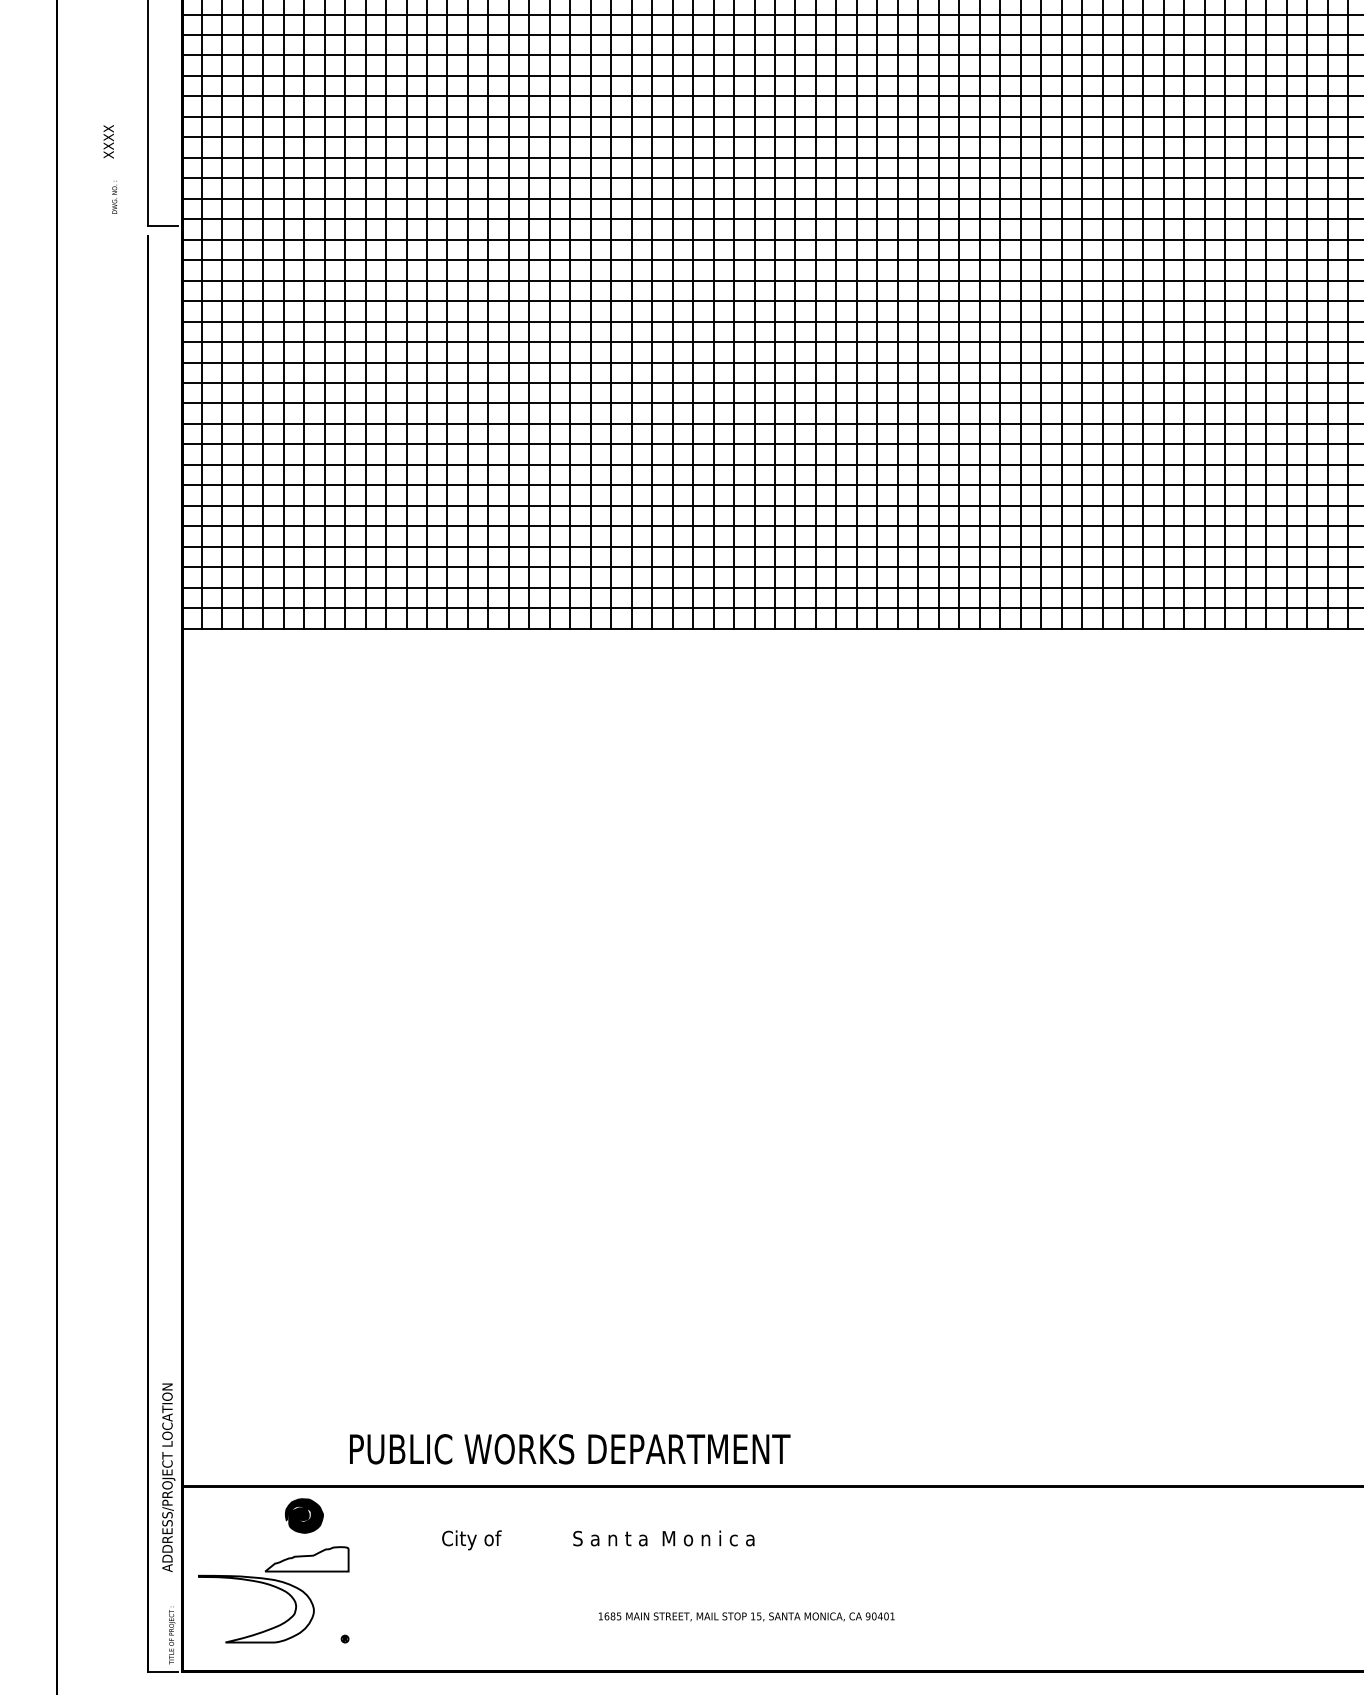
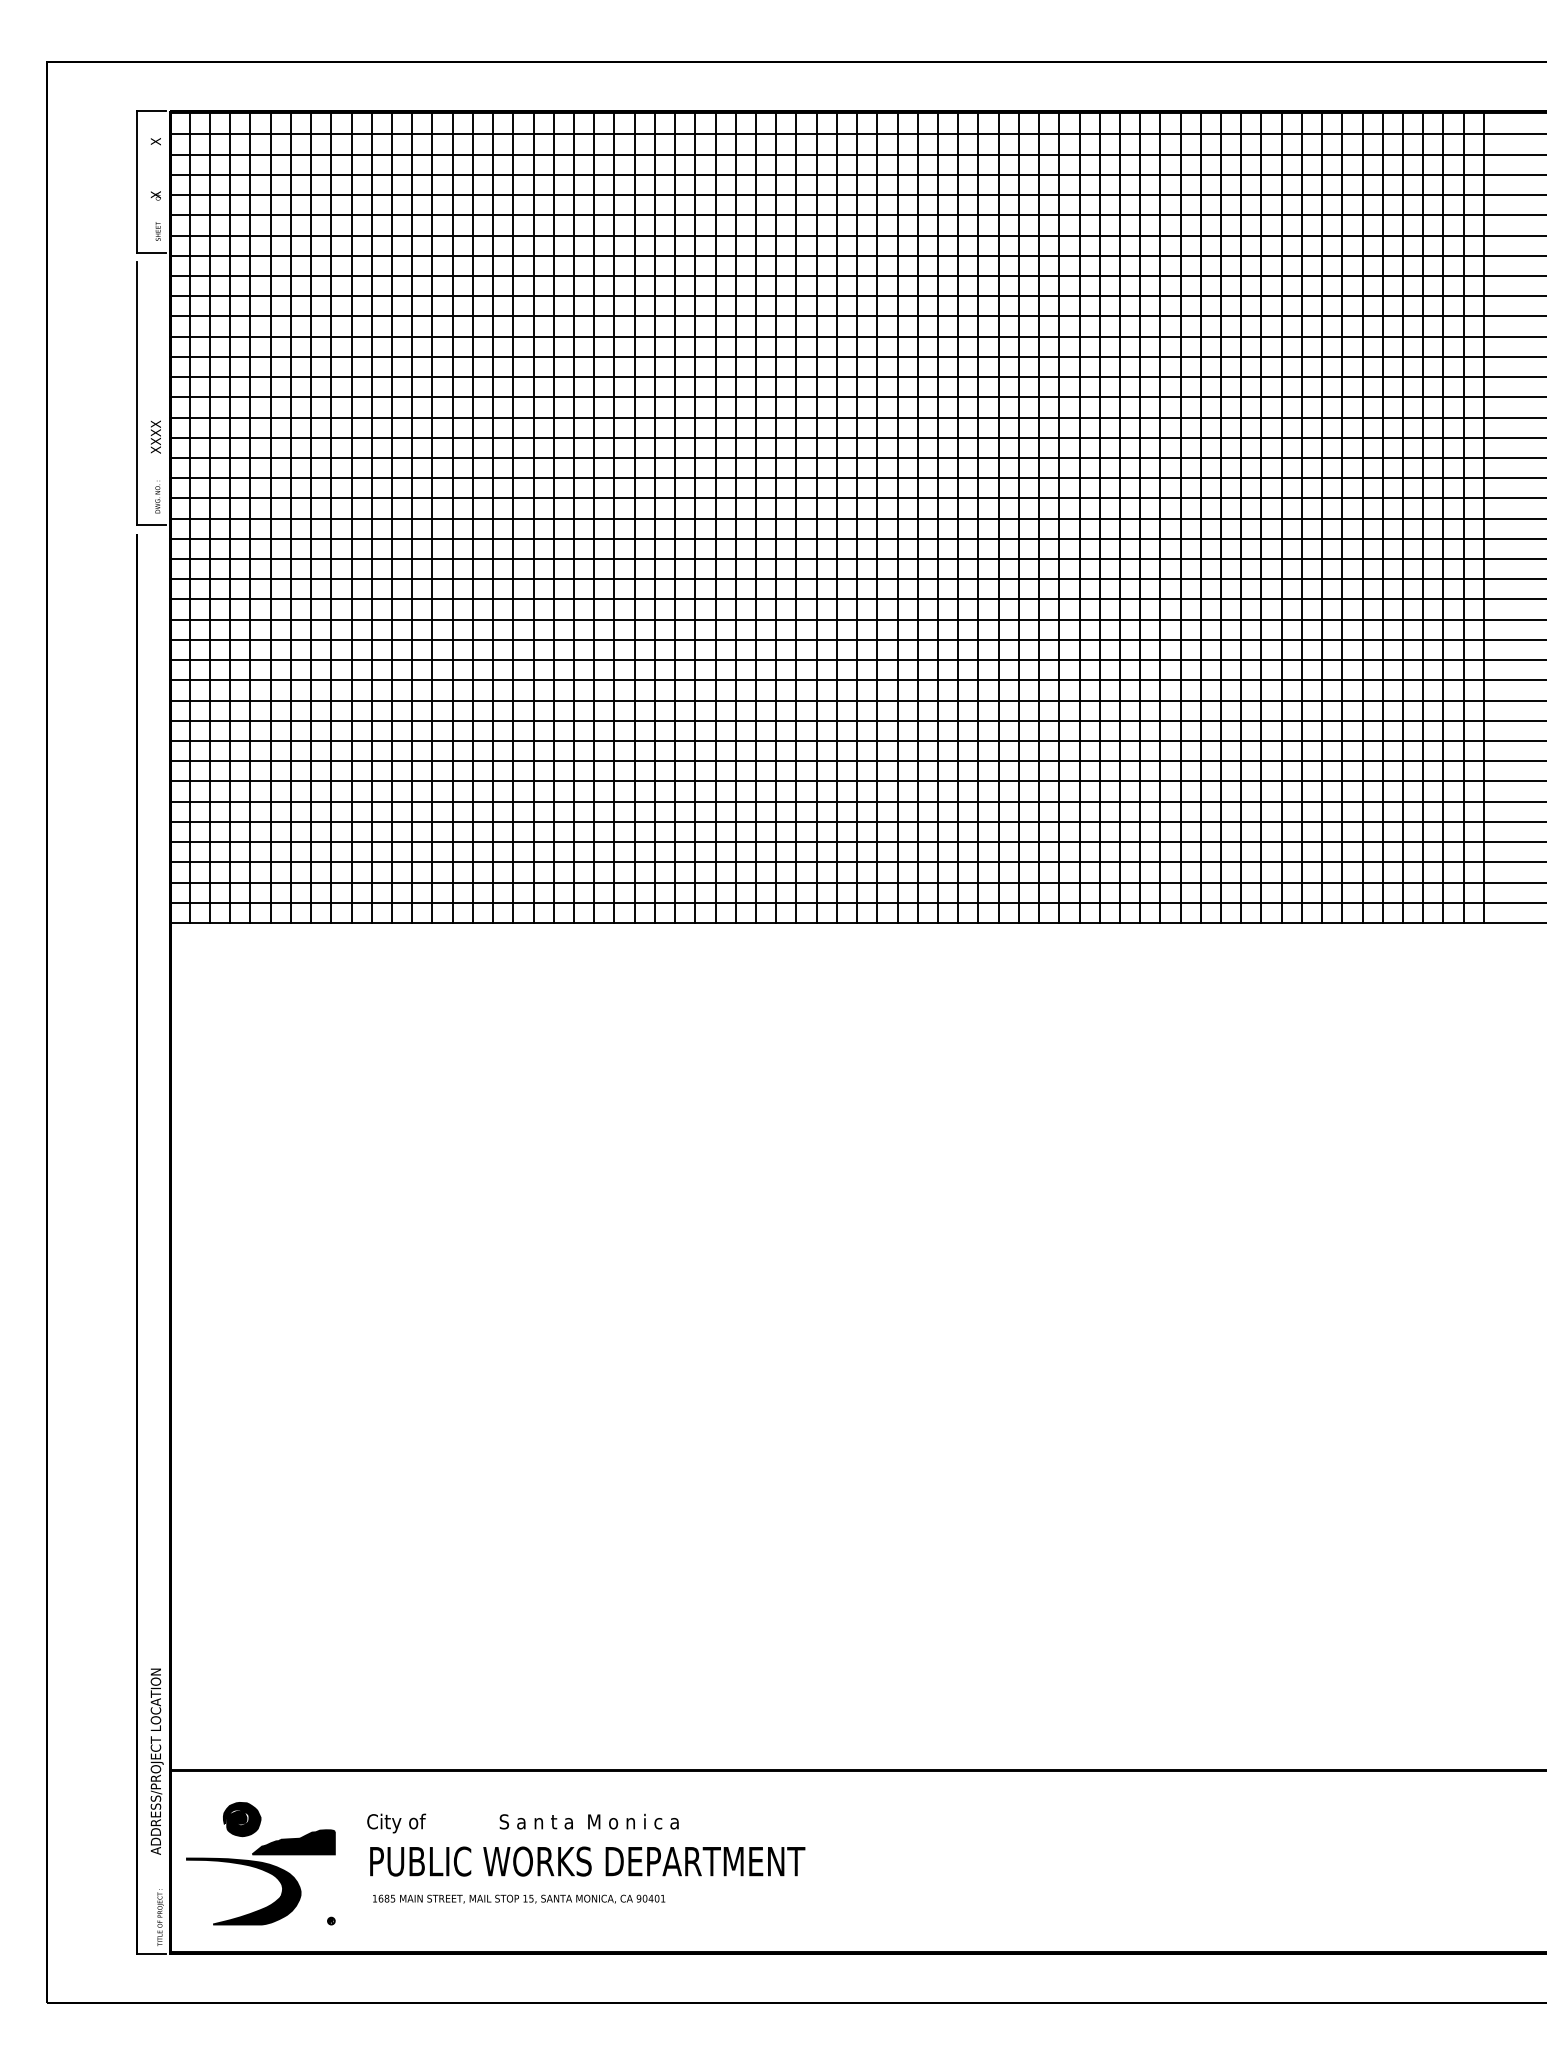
text: (108, 141) -> (155, 436), moved
text: (114, 196) -> (157, 496), moved
text: (569, 1449) -> (587, 1861), moved
part: (304, 1515) -> (242, 1819), moved
text: (663, 1538) -> (588, 1821), moved
text: (471, 1540) -> (396, 1823), moved
fill: (306, 1559) -> (293, 1842), added
fill: (256, 1609) -> (243, 1891), added
text: (747, 1616) -> (519, 1898), moved

